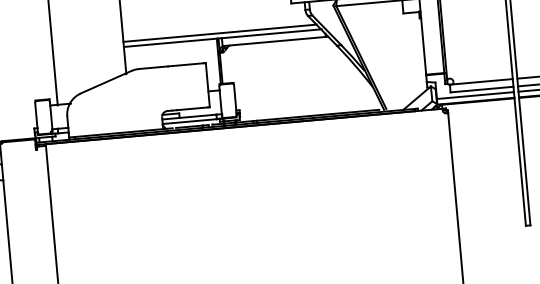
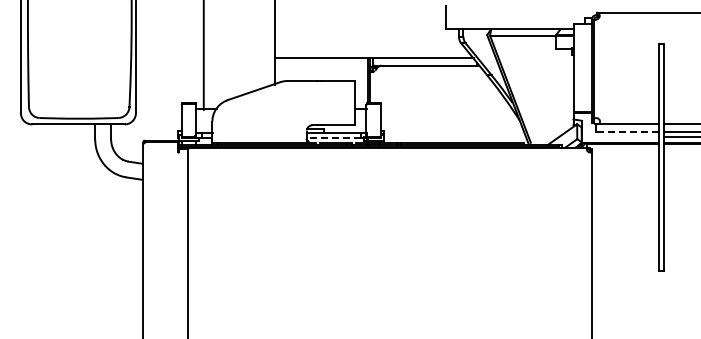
line: (219, 33) -> (371, 52), removed
line: (481, 89) -> (627, 131), solid -> dashed
line: (475, 95) -> (620, 137), removed
line: (189, 121) -> (333, 137), solid -> dashed

